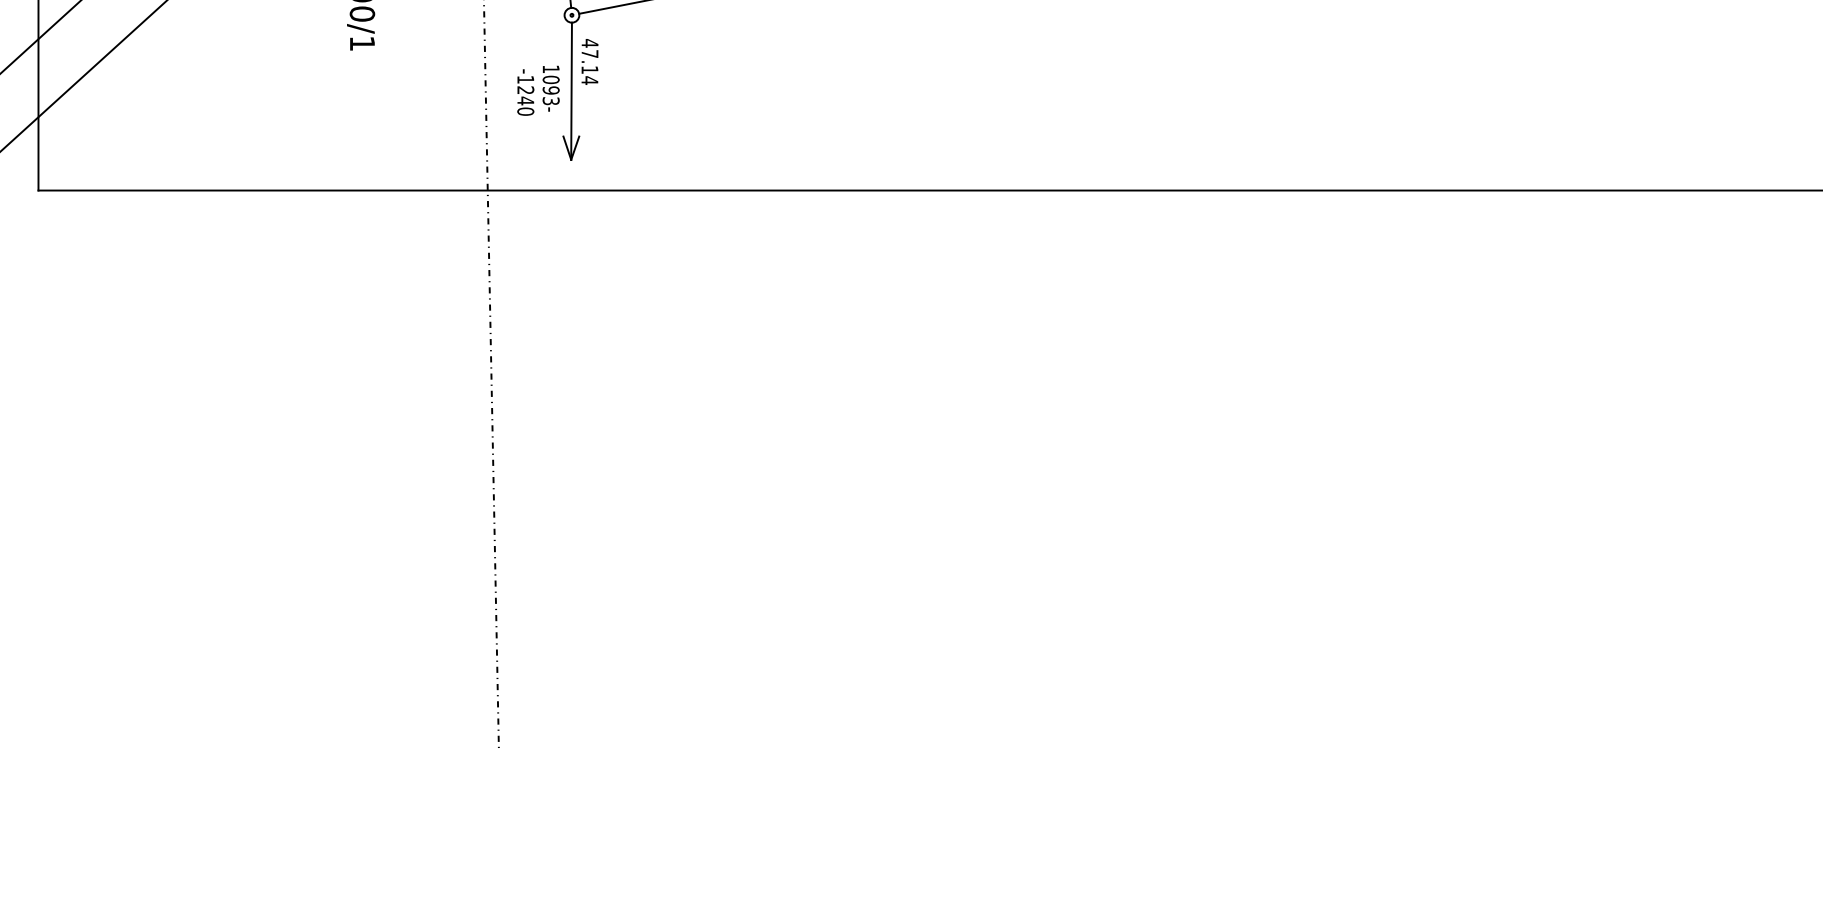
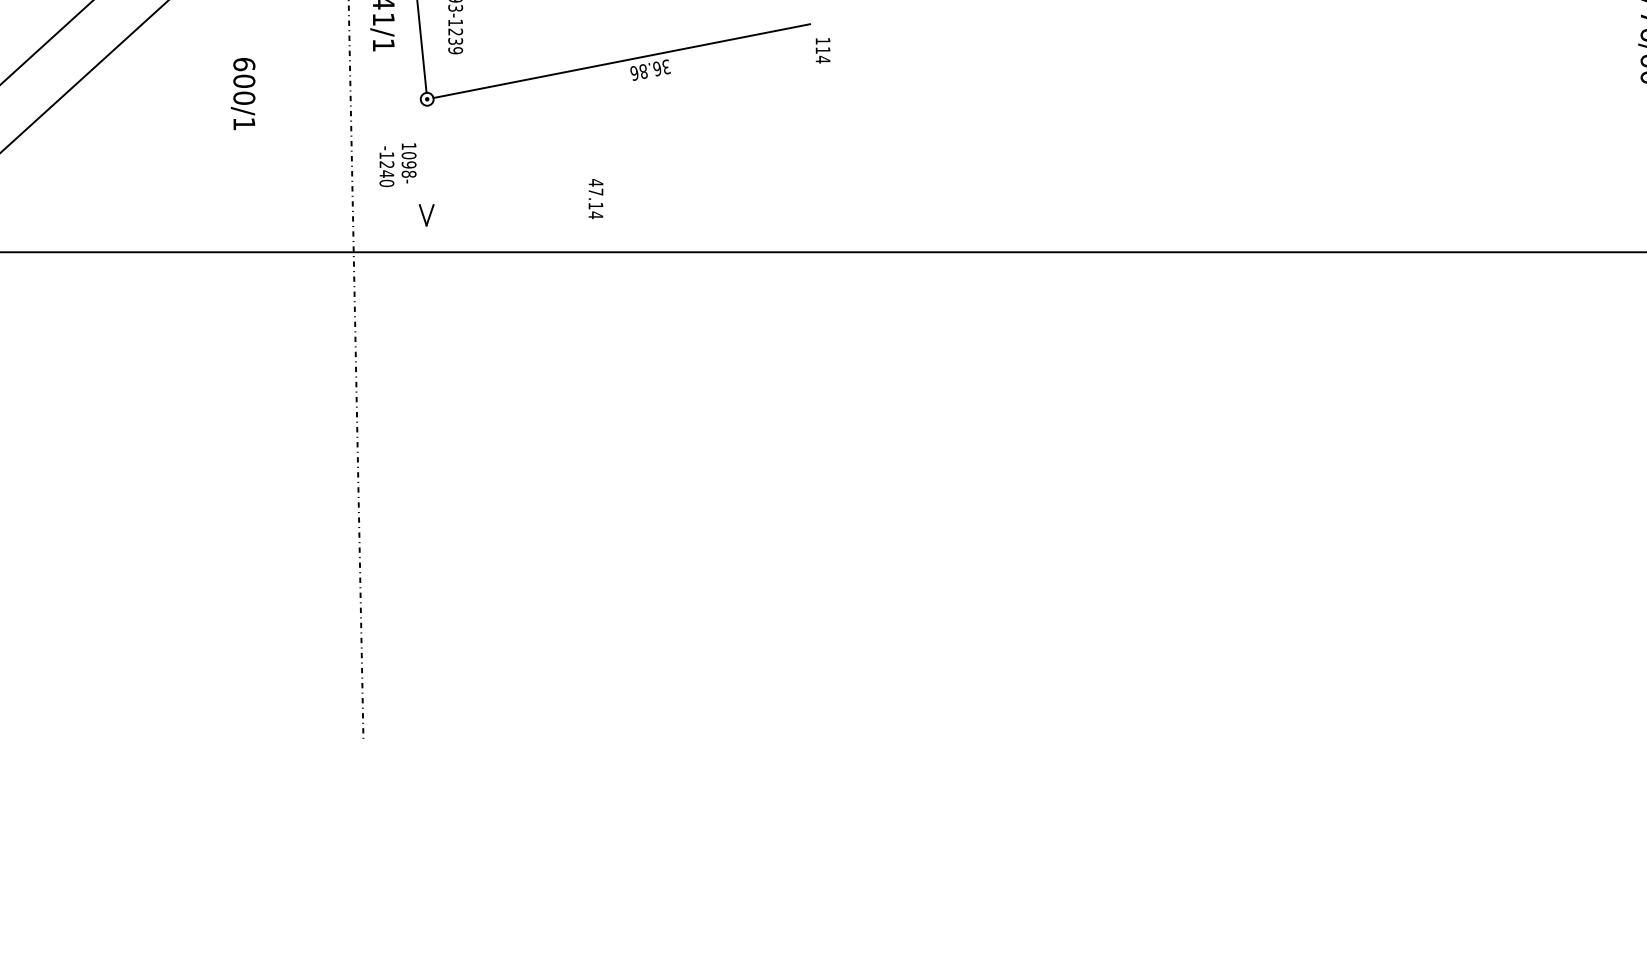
text: (589, 62) -> (595, 199), moved
line: (571, 91) -> (426, 165), removed
text: (550, 100) -> (408, 173), 1093- -> 1098-

